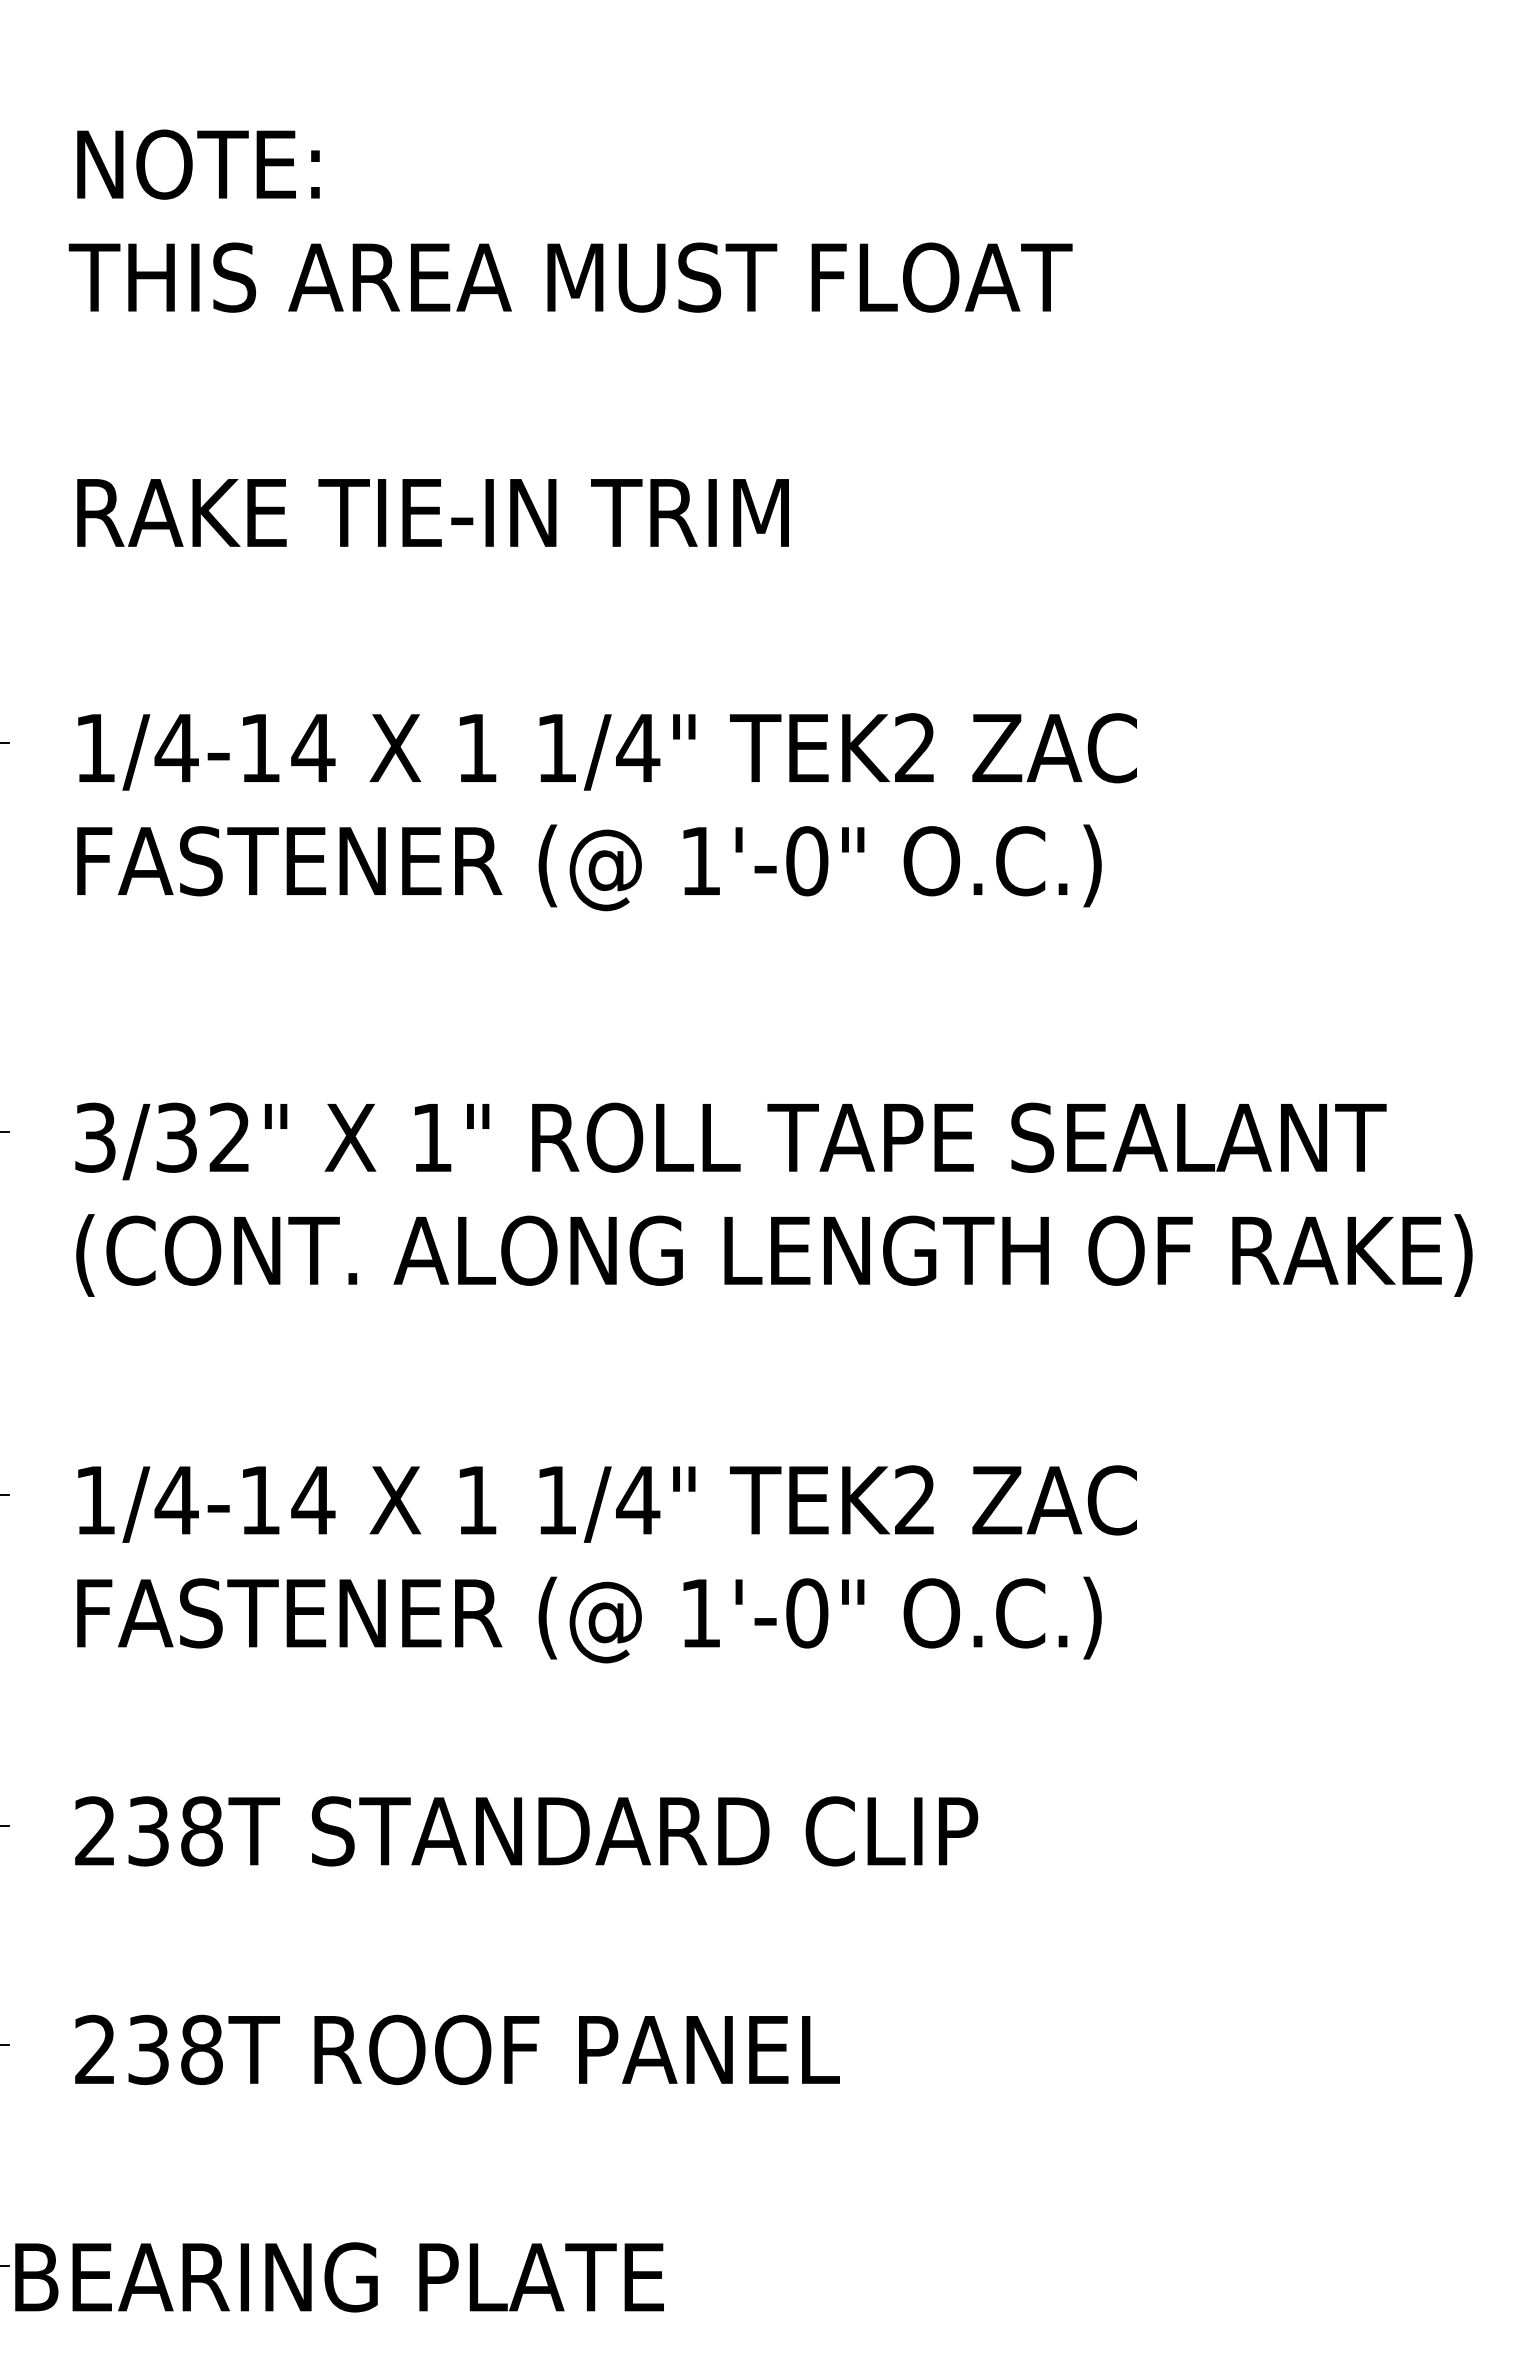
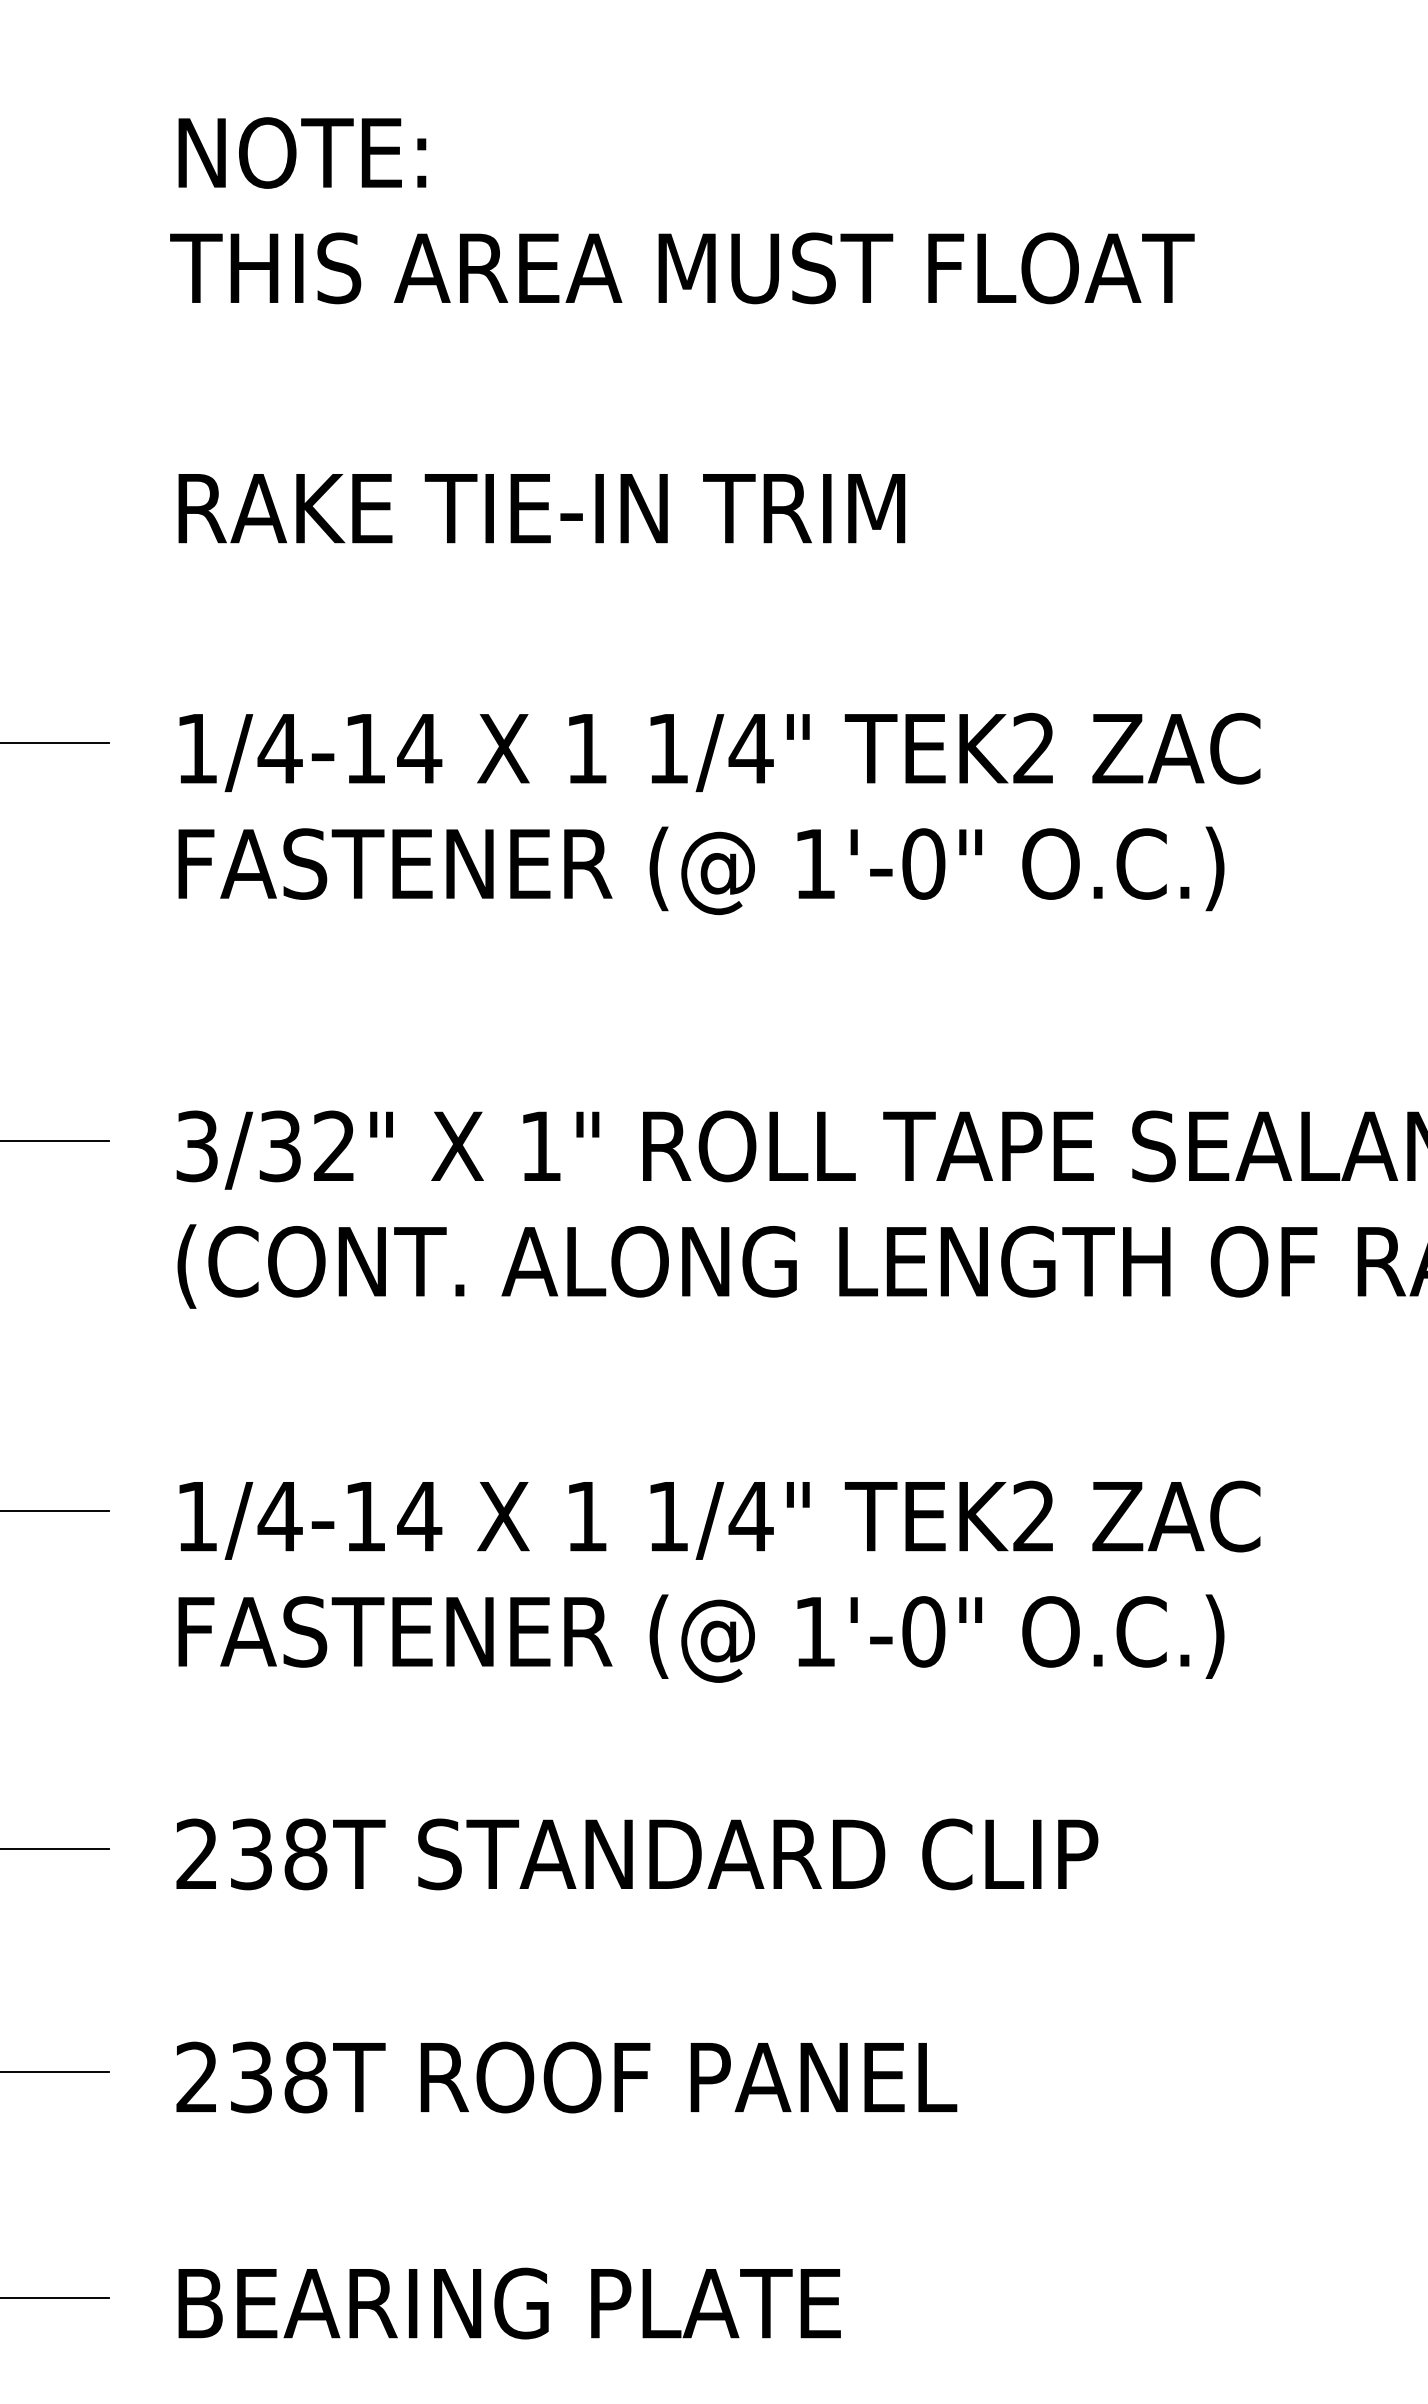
text: (339, 2277) -> (509, 2303), moved

